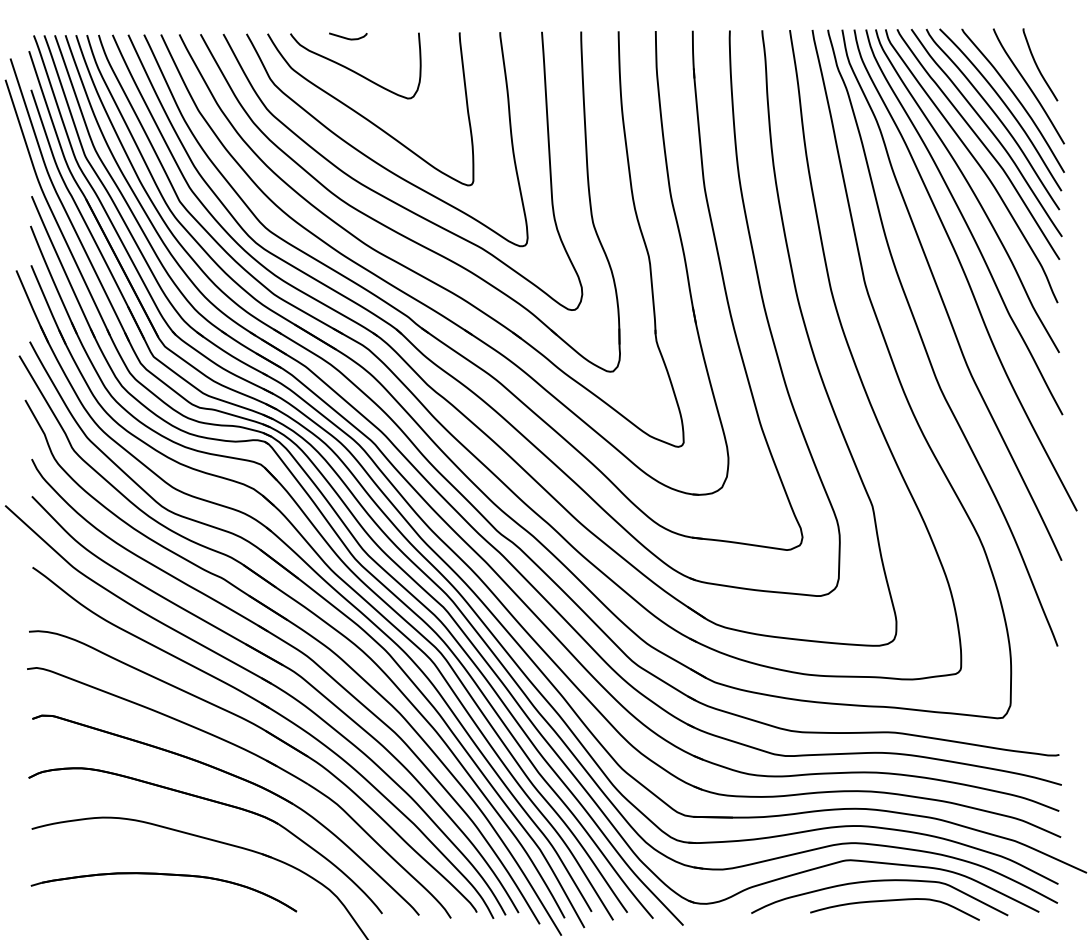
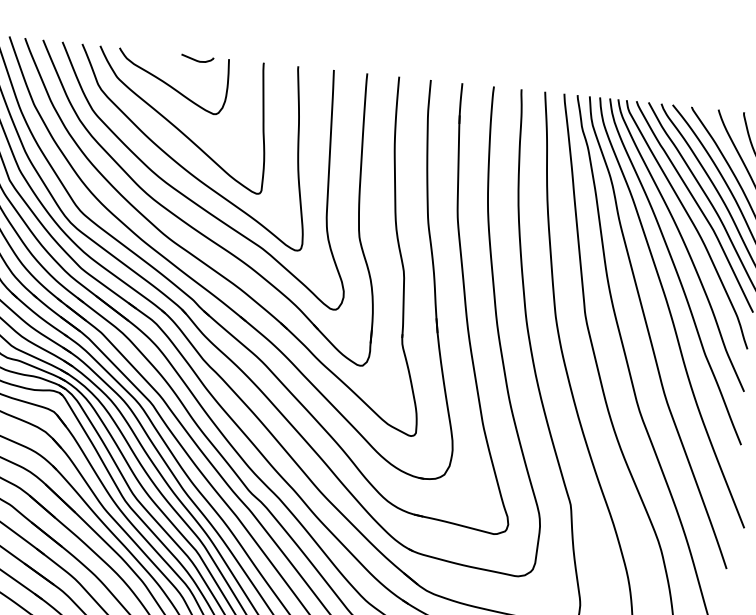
curve: (347, 37) -> (196, 59), moved

